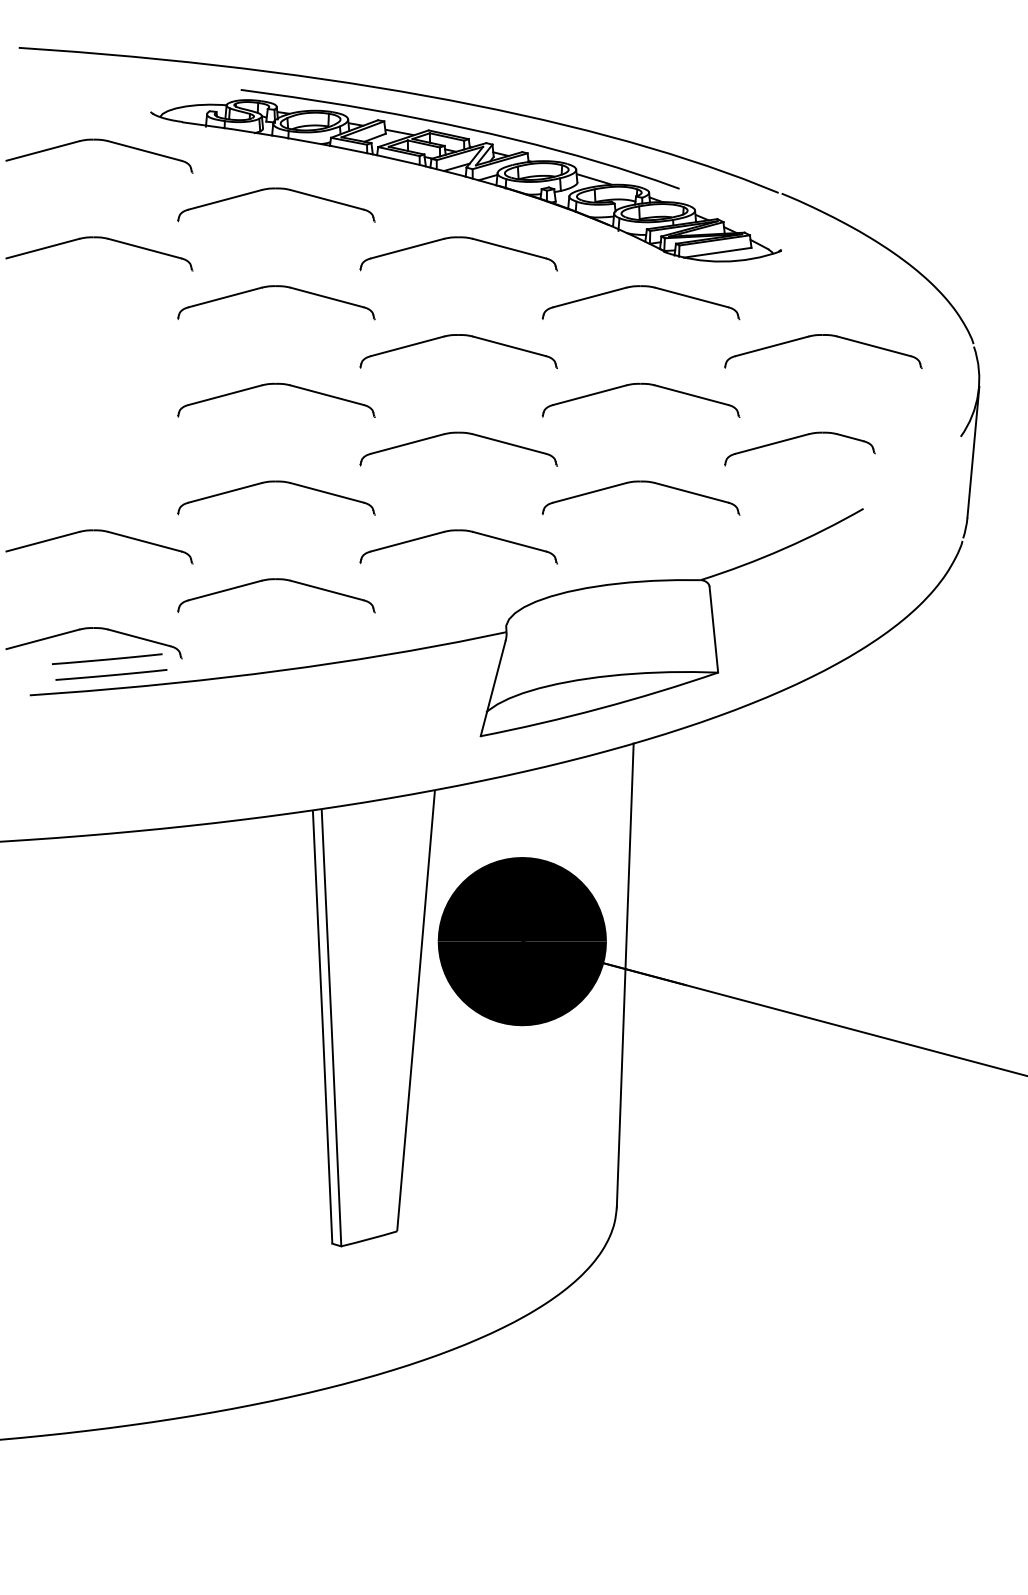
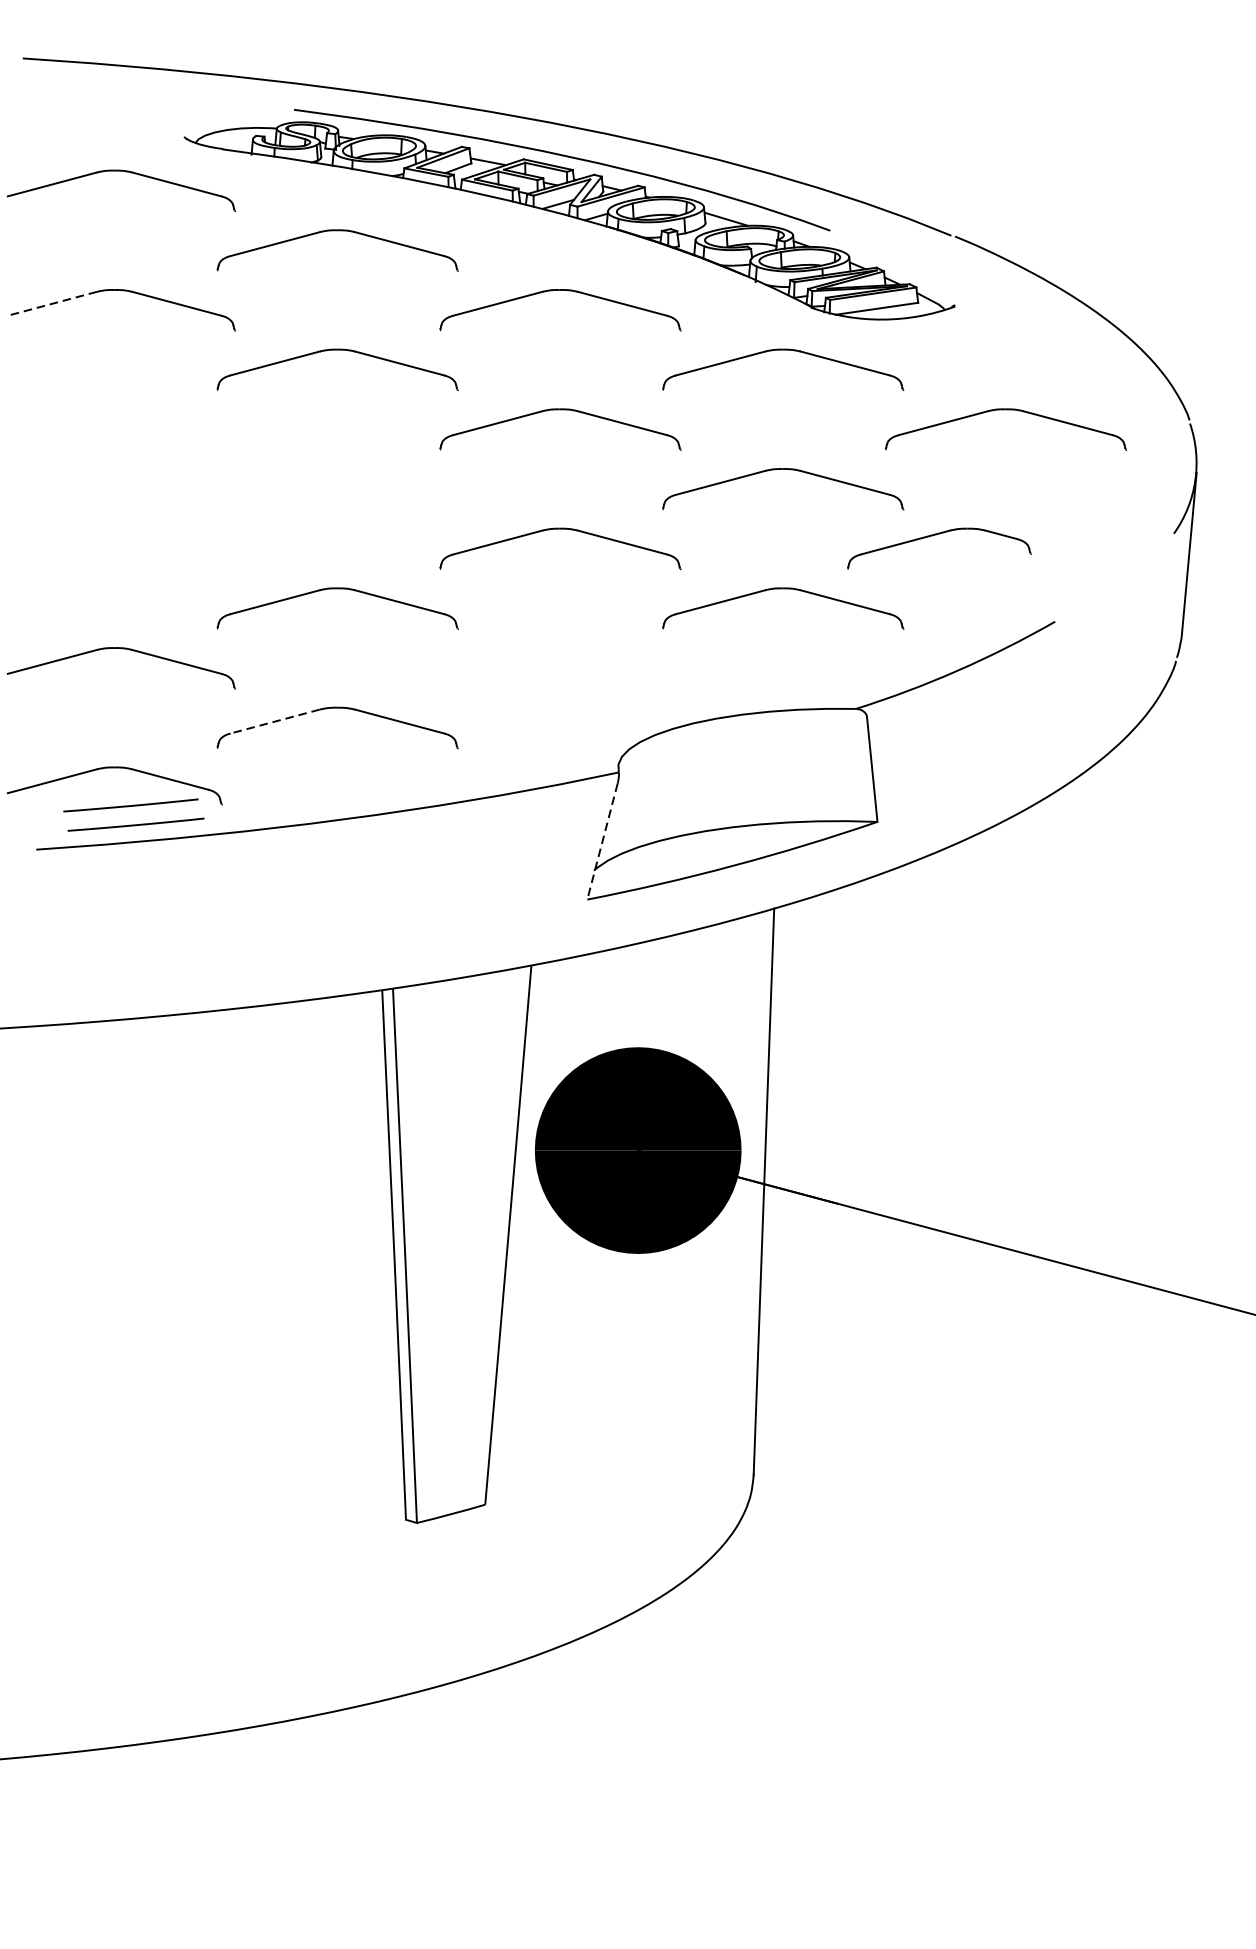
line: (42, 248) -> (51, 303), solid -> dashed
part: (276, 384) -> (337, 469), removed
part: (797, 438) -> (936, 535), moved
part: (458, 531) -> (560, 649), removed
line: (225, 590) -> (275, 721), solid -> dashed
line: (493, 689) -> (602, 842), solid -> dashed

